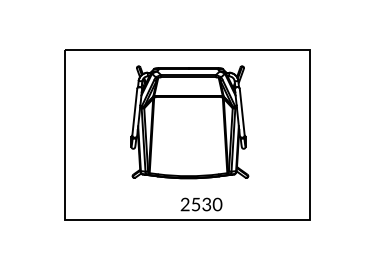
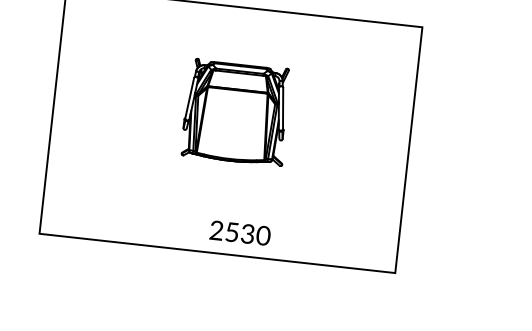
part: (189, 122) -> (235, 112), size x0.6

